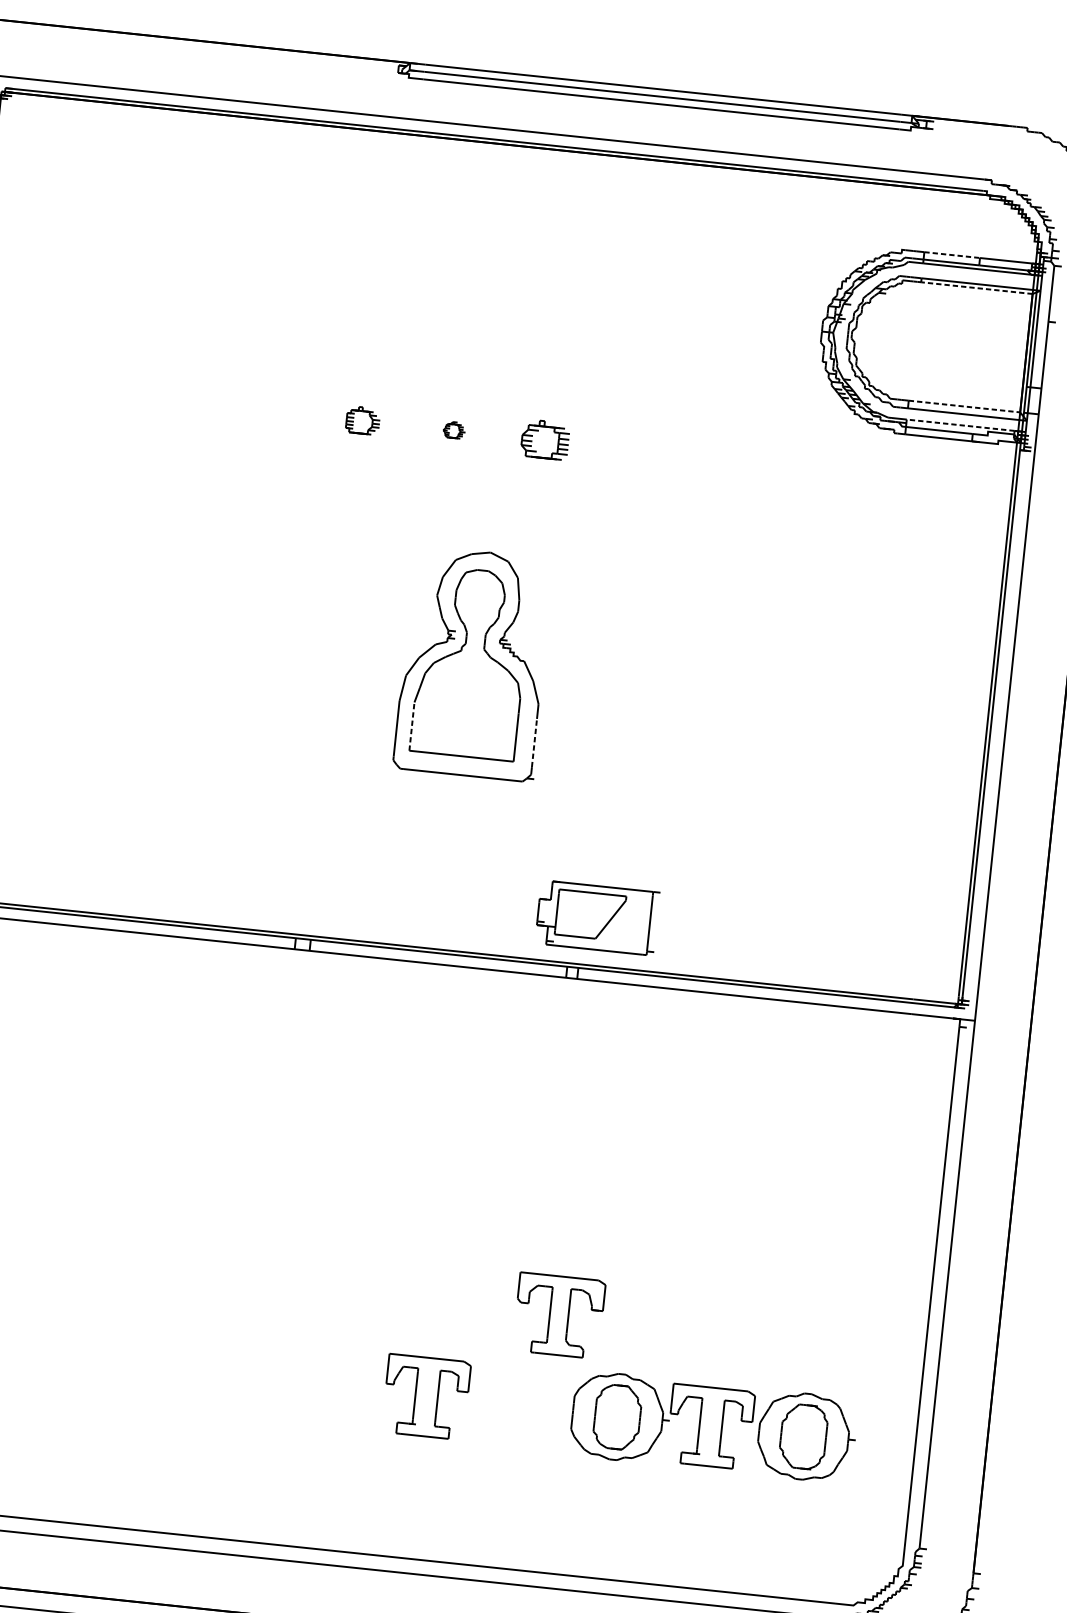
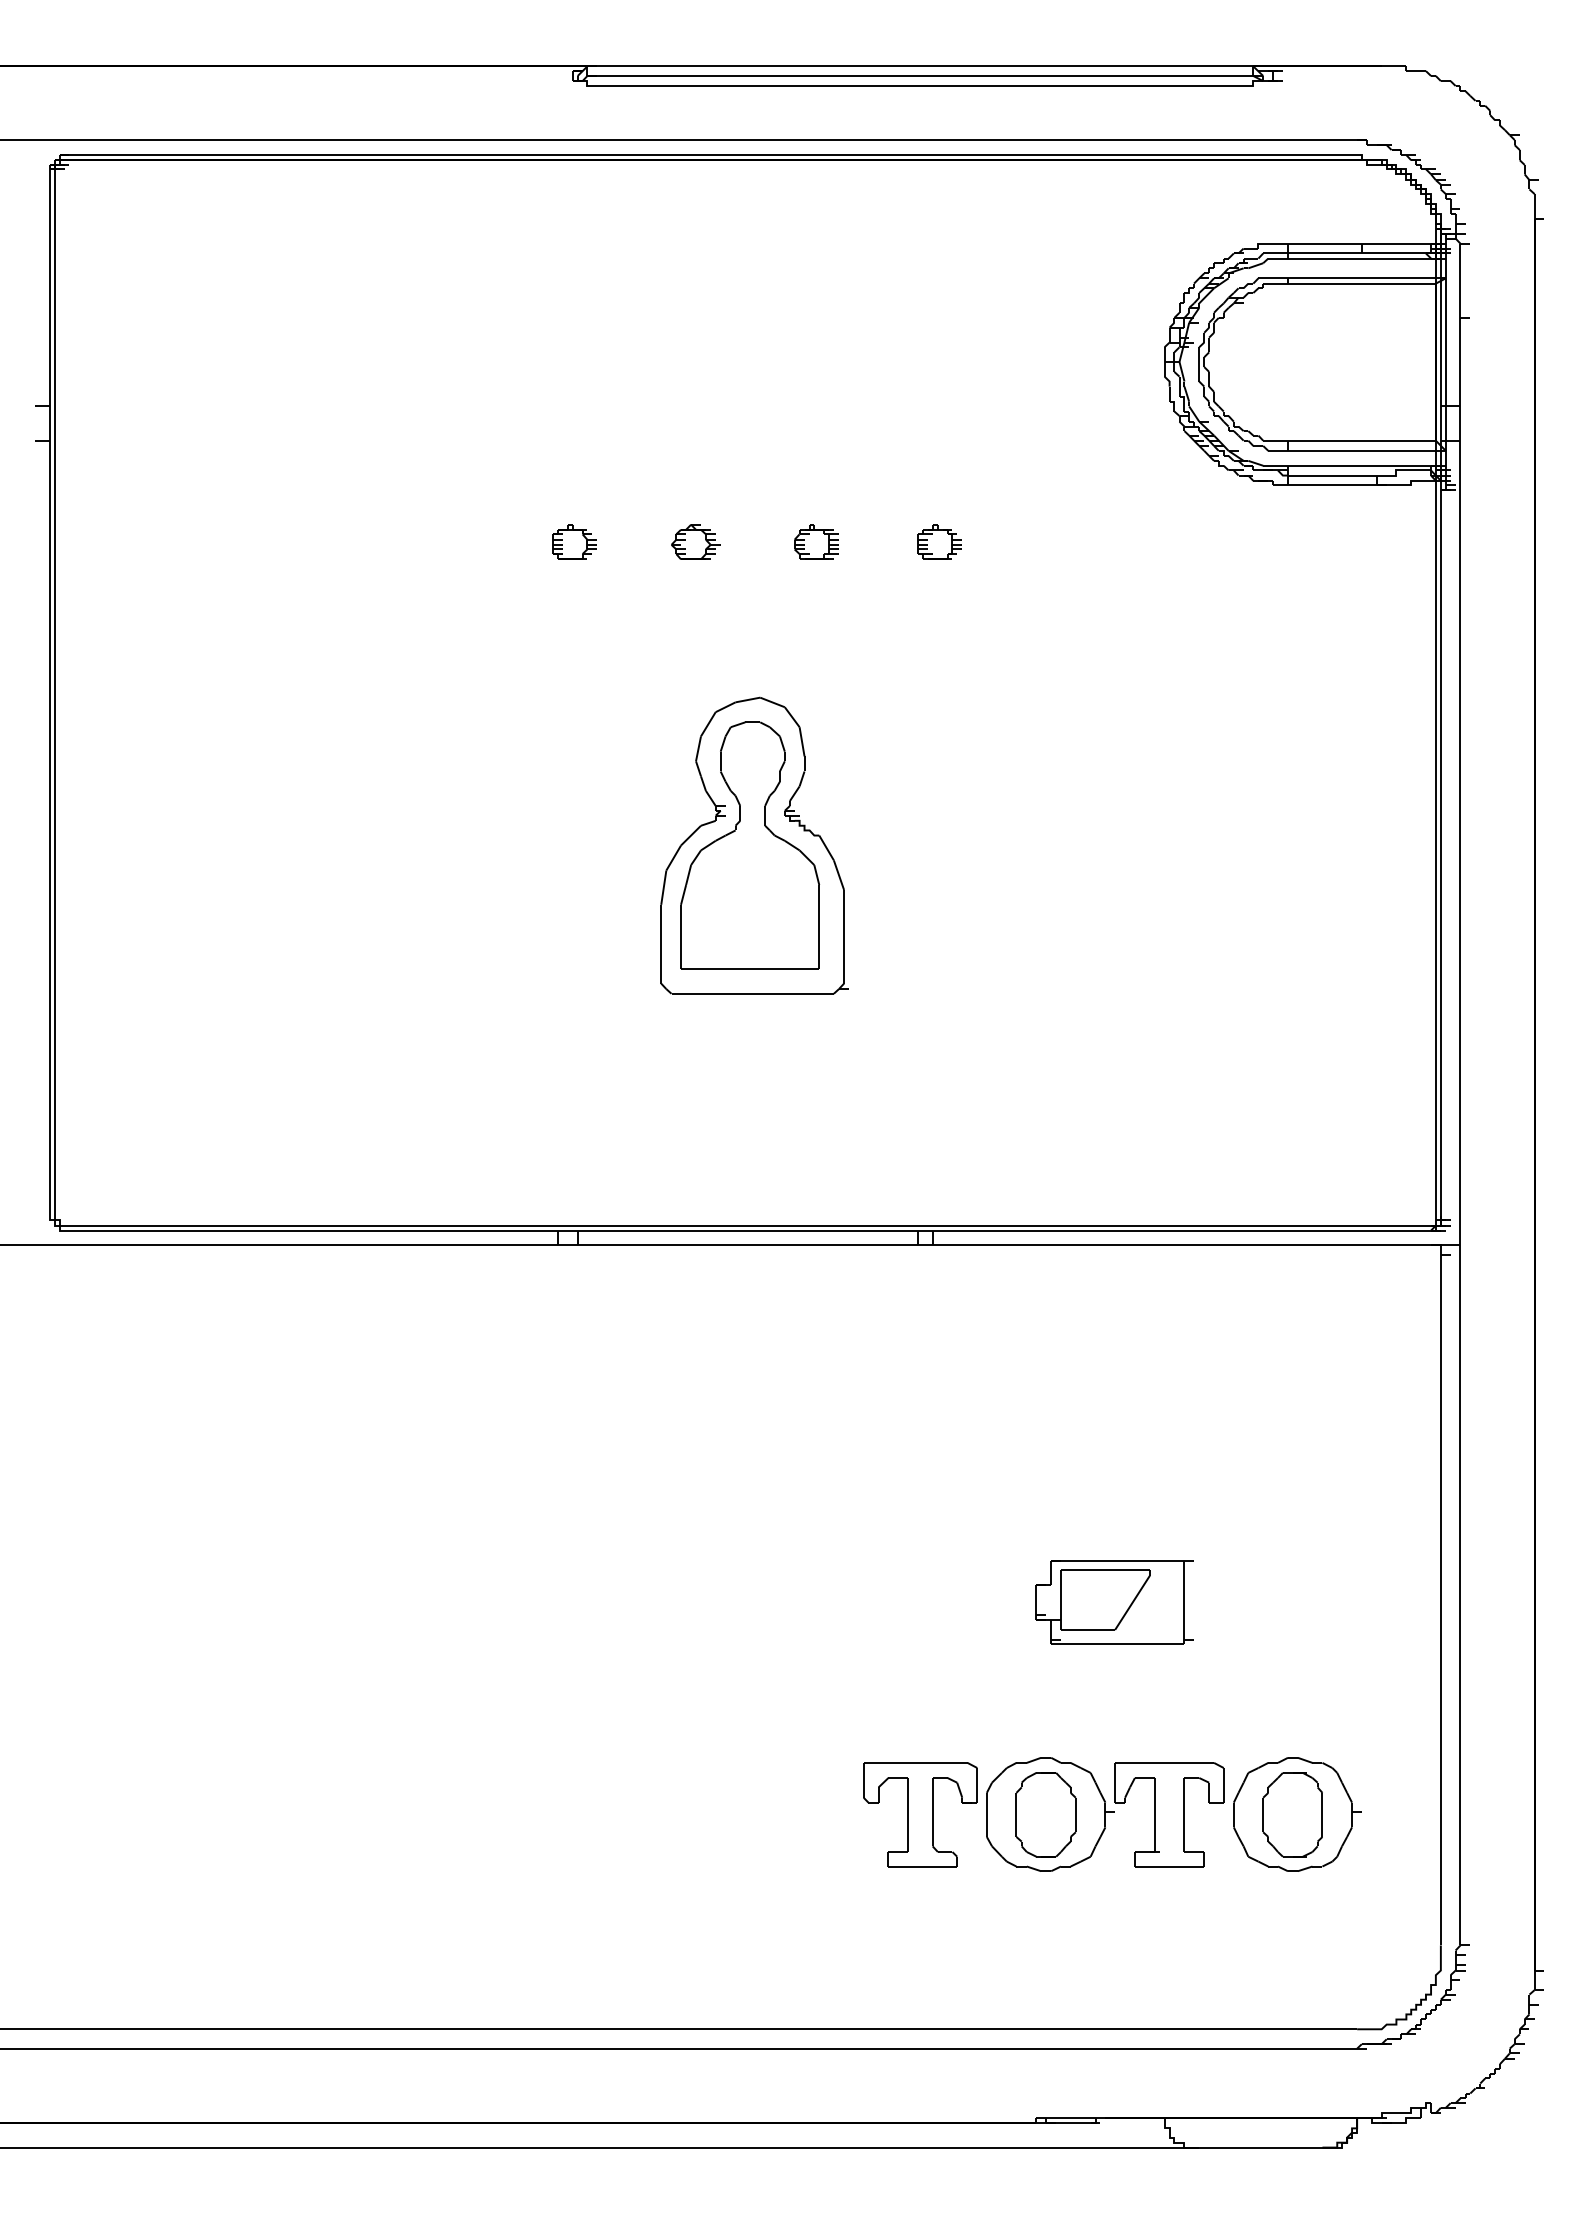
line: (951, 254) -> (1324, 243), dashed -> solid
line: (976, 288) -> (1361, 283), dashed -> solid
line: (964, 406) -> (1361, 440), dashed -> solid
line: (960, 425) -> (1359, 465), dashed -> solid
part: (454, 429) -> (695, 541), size x1.67
part: (545, 439) -> (816, 541), size x0.71
part: (638, 449) -> (939, 541), added
line: (412, 726) -> (681, 936), dashed -> solid
line: (534, 743) -> (844, 941), dashed -> solid
part: (597, 918) -> (1114, 1602), moved
part: (559, 1315) -> (920, 1814), moved
part: (426, 1396) -> (792, 1814), removed

